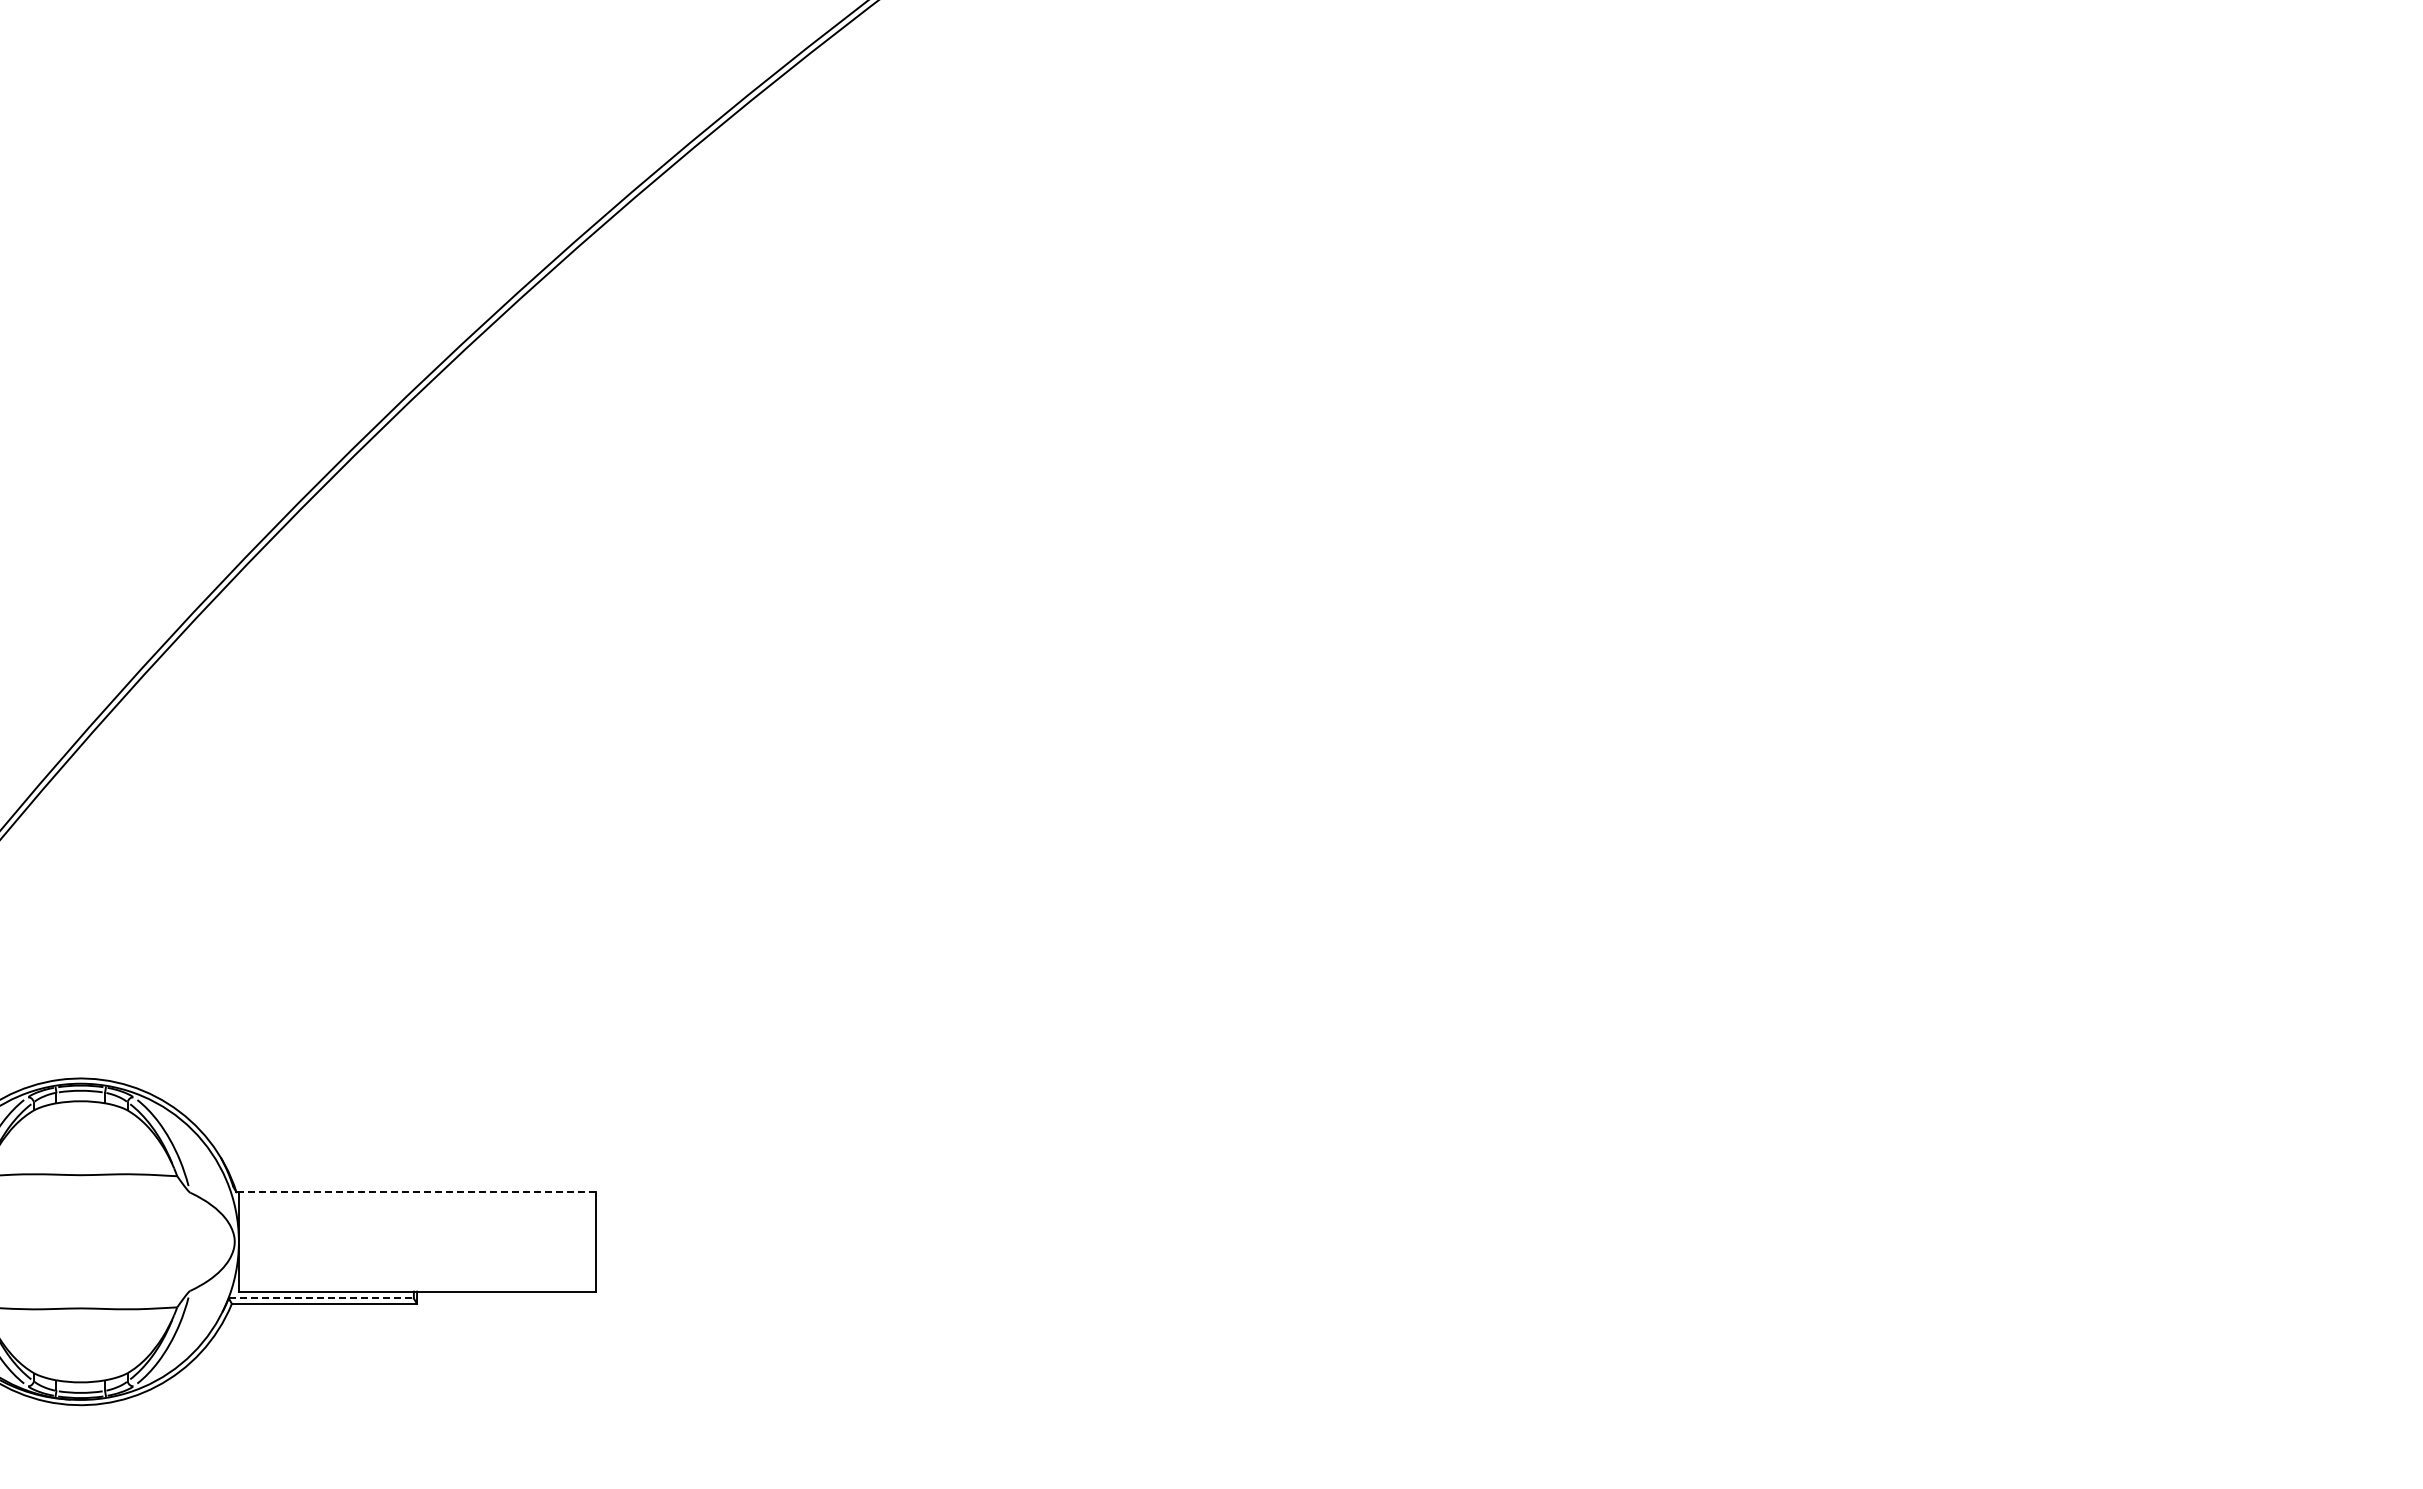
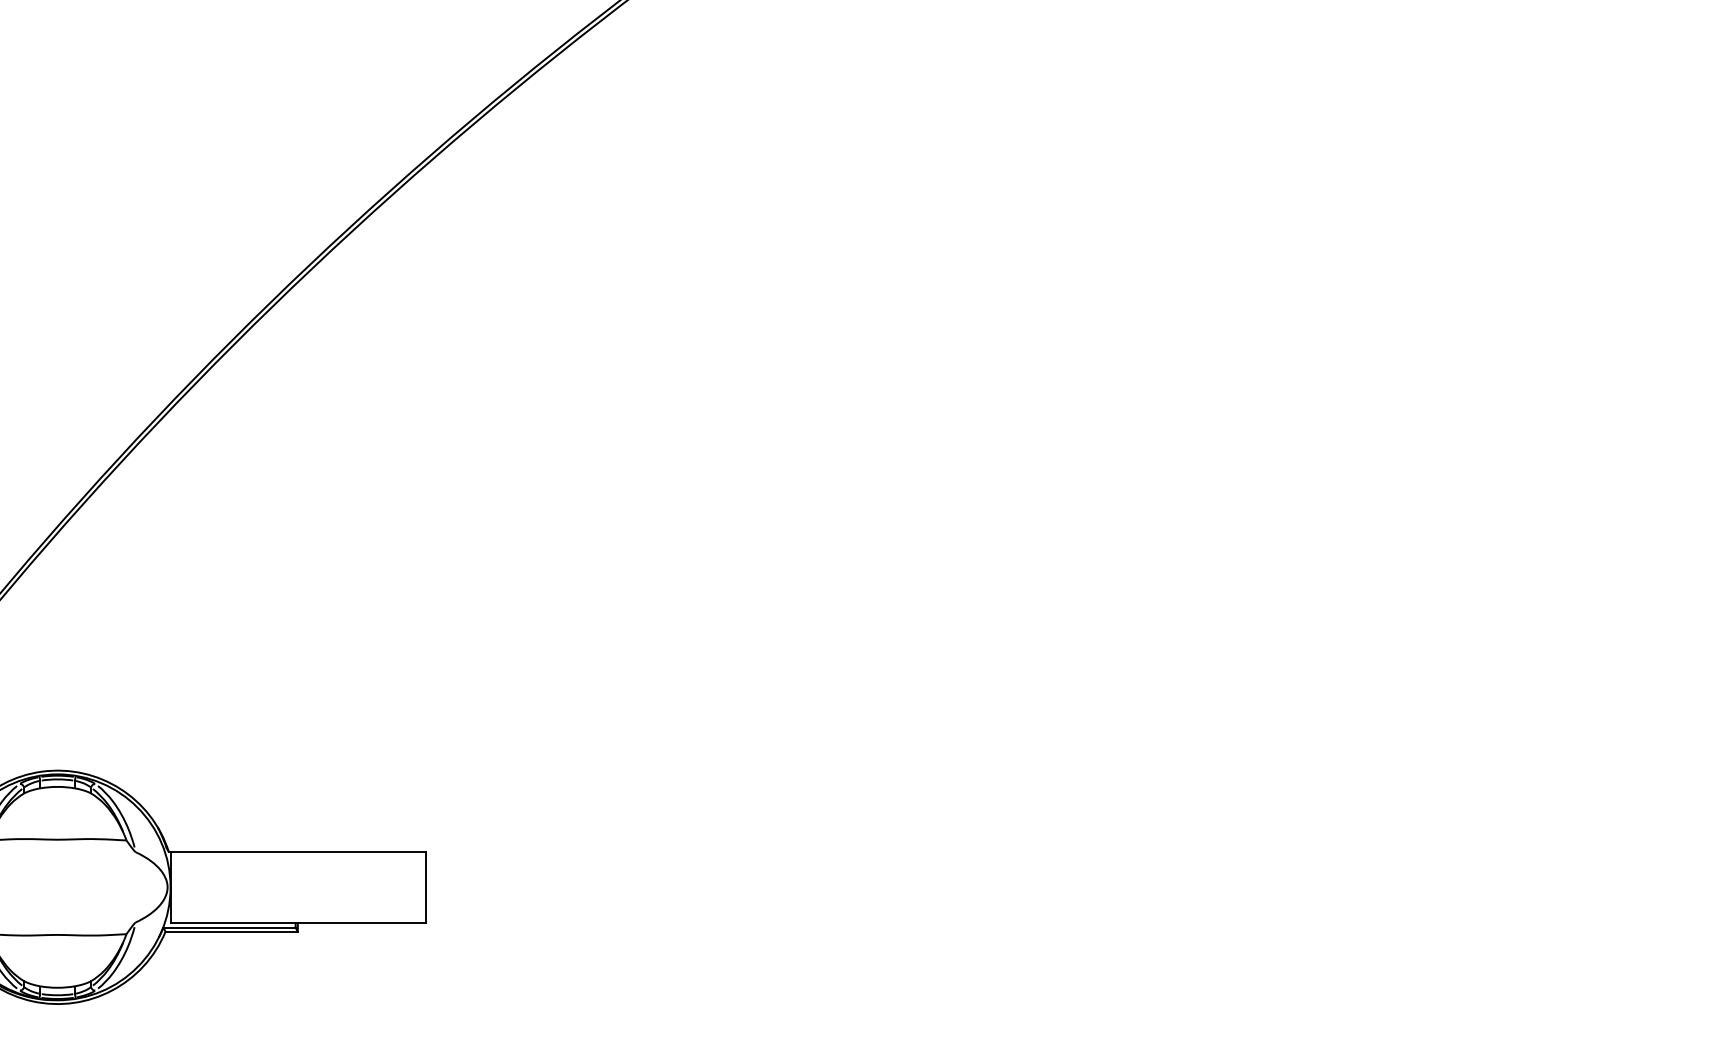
line: (417, 1192) -> (298, 852), dashed -> solid
line: (321, 1298) -> (229, 927), dashed -> solid

